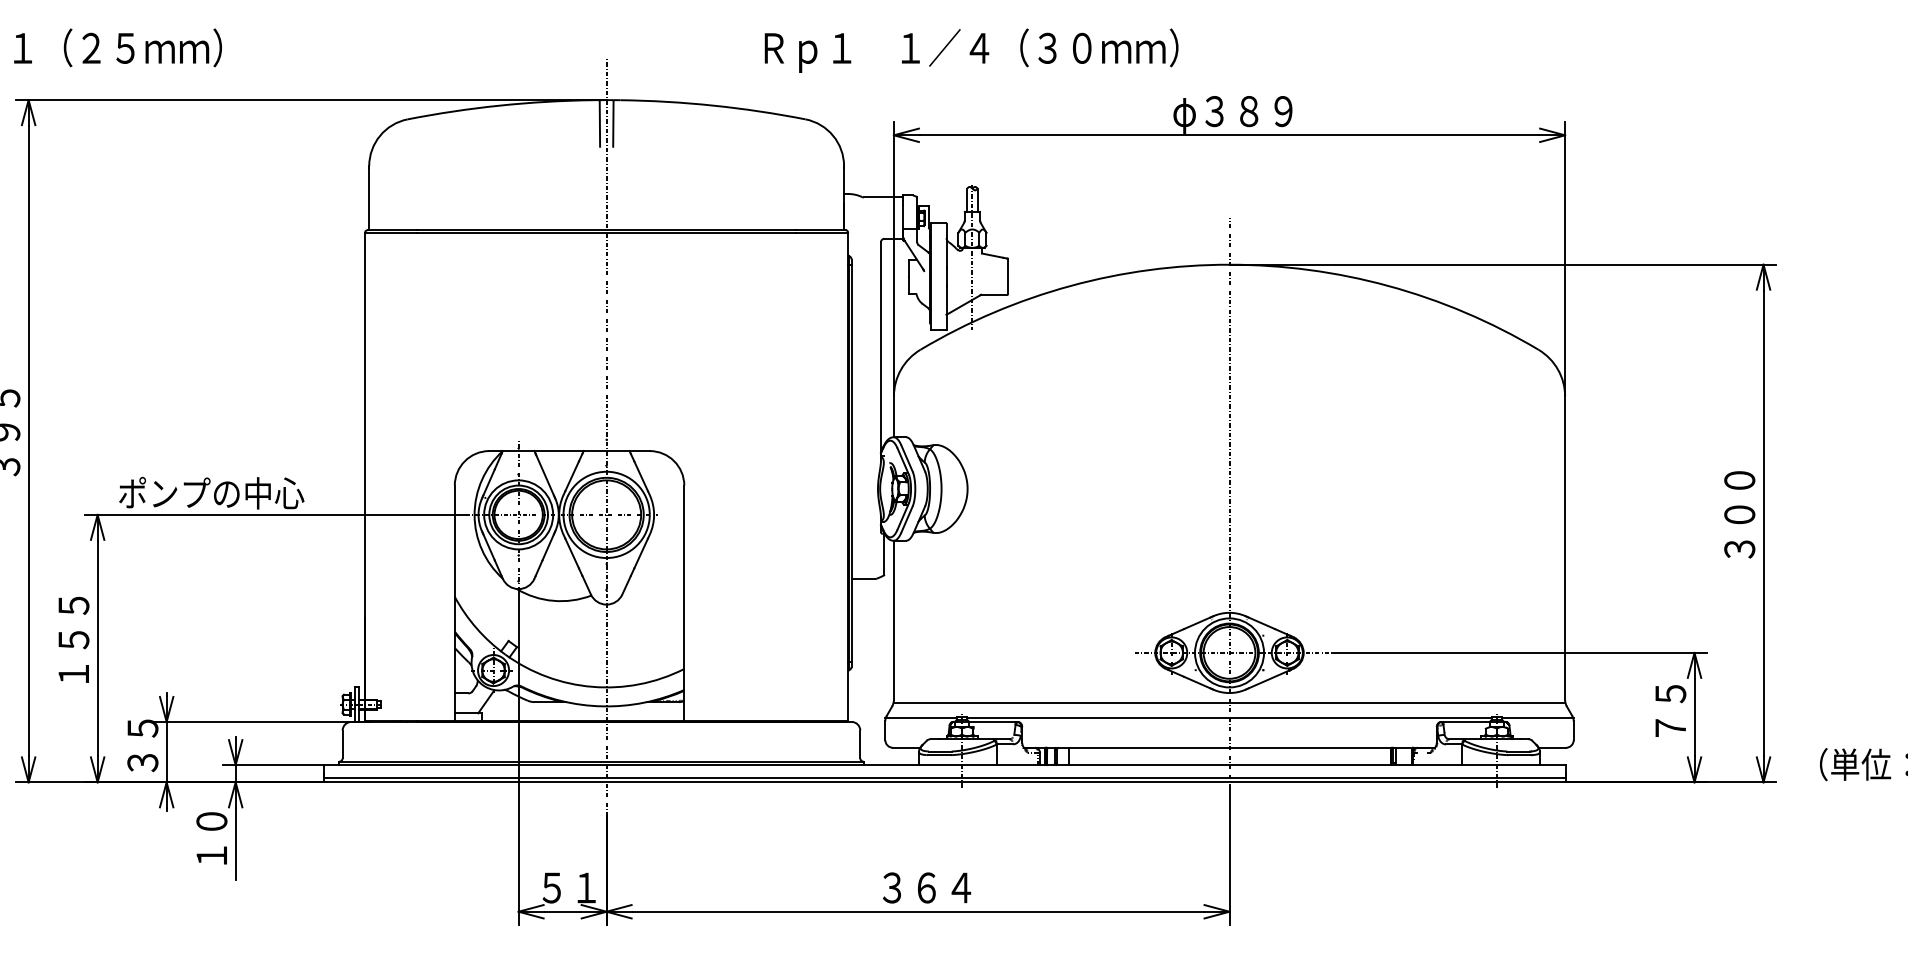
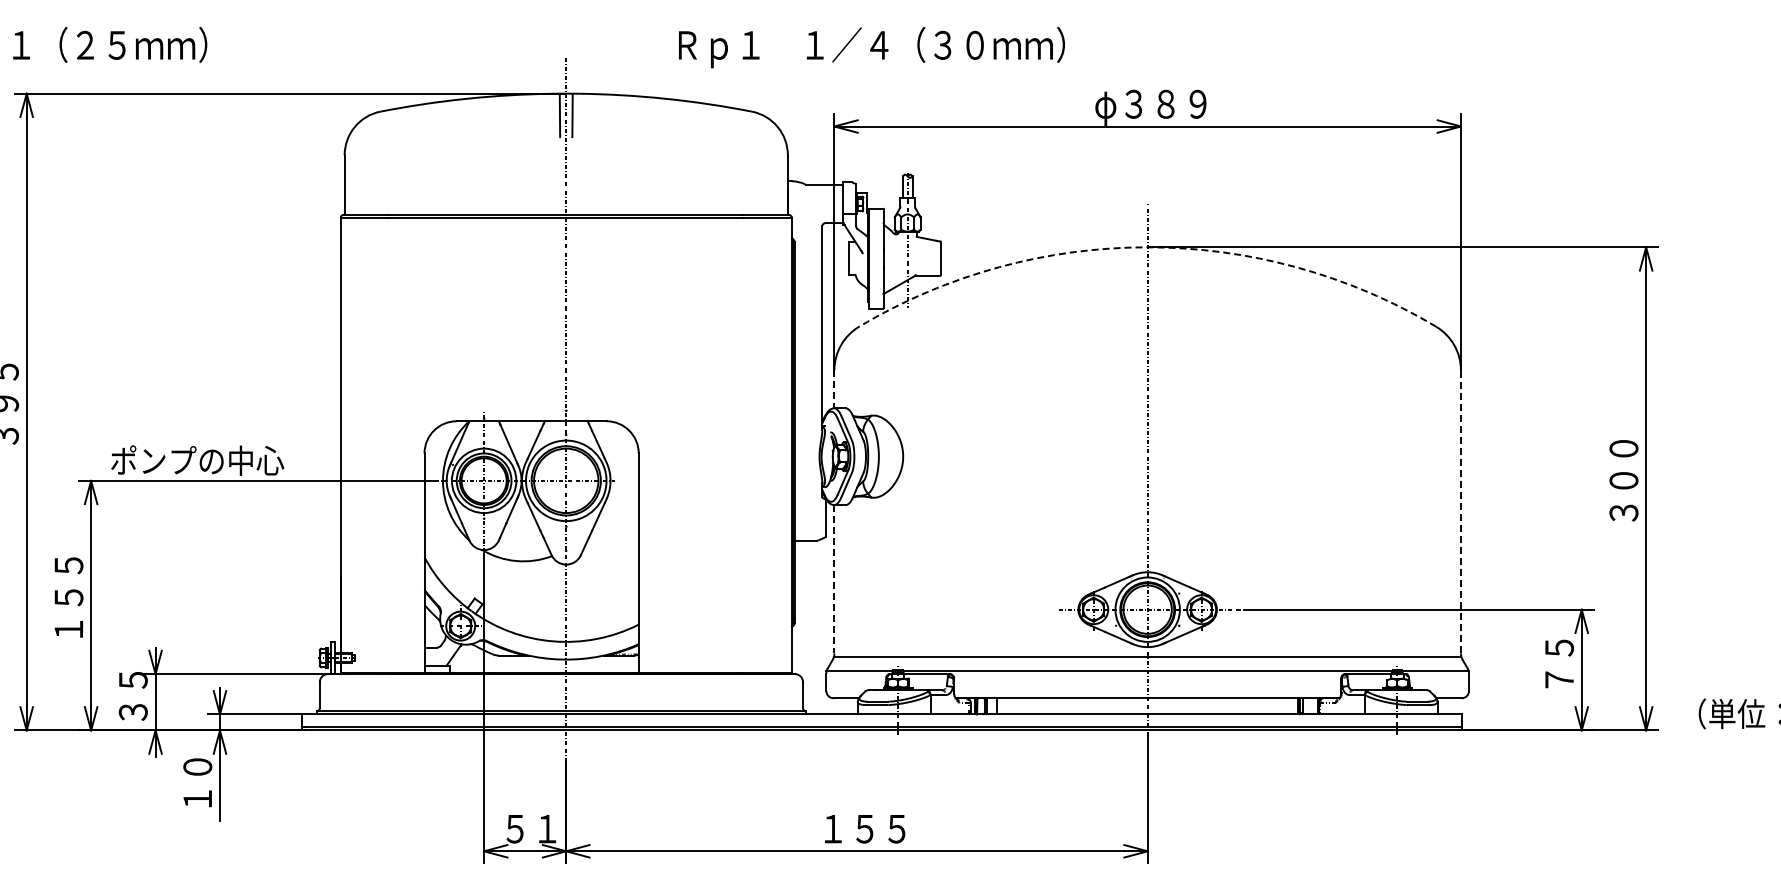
text: (971, 50) -> (871, 47), moved
arc: (1229, 264) -> (1147, 247), solid -> dashed
line: (894, 417) -> (834, 389), solid -> dashed
line: (1564, 547) -> (1460, 511), solid -> dashed
line: (894, 620) -> (834, 579), solid -> dashed
text: (927, 887) -> (865, 828), ３６４ -> １５５

